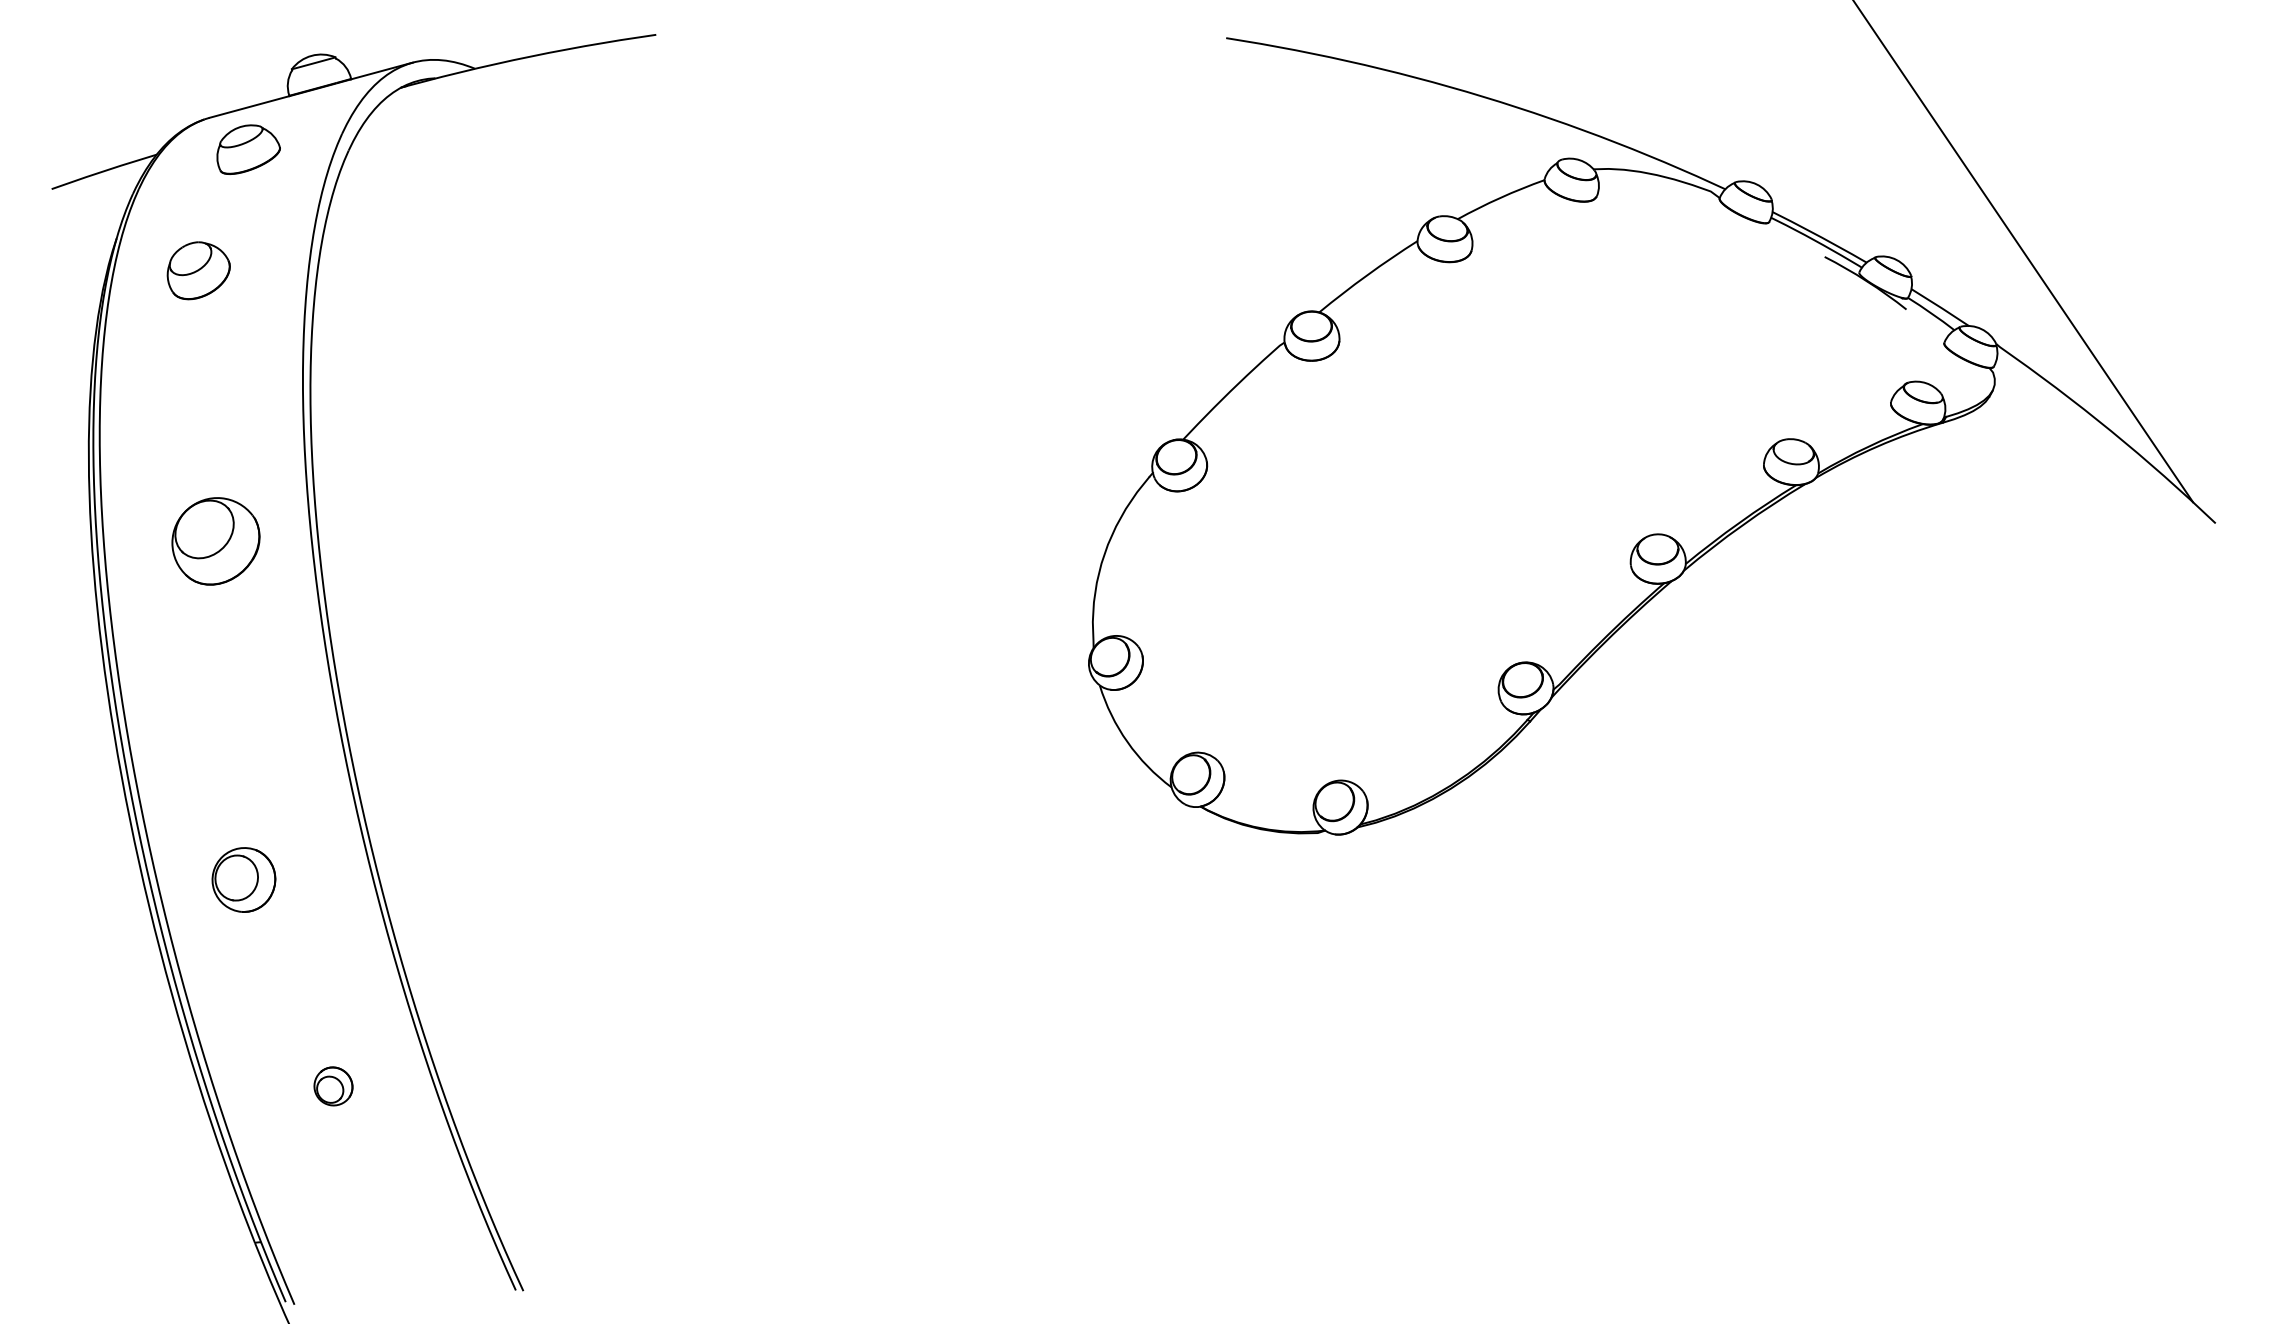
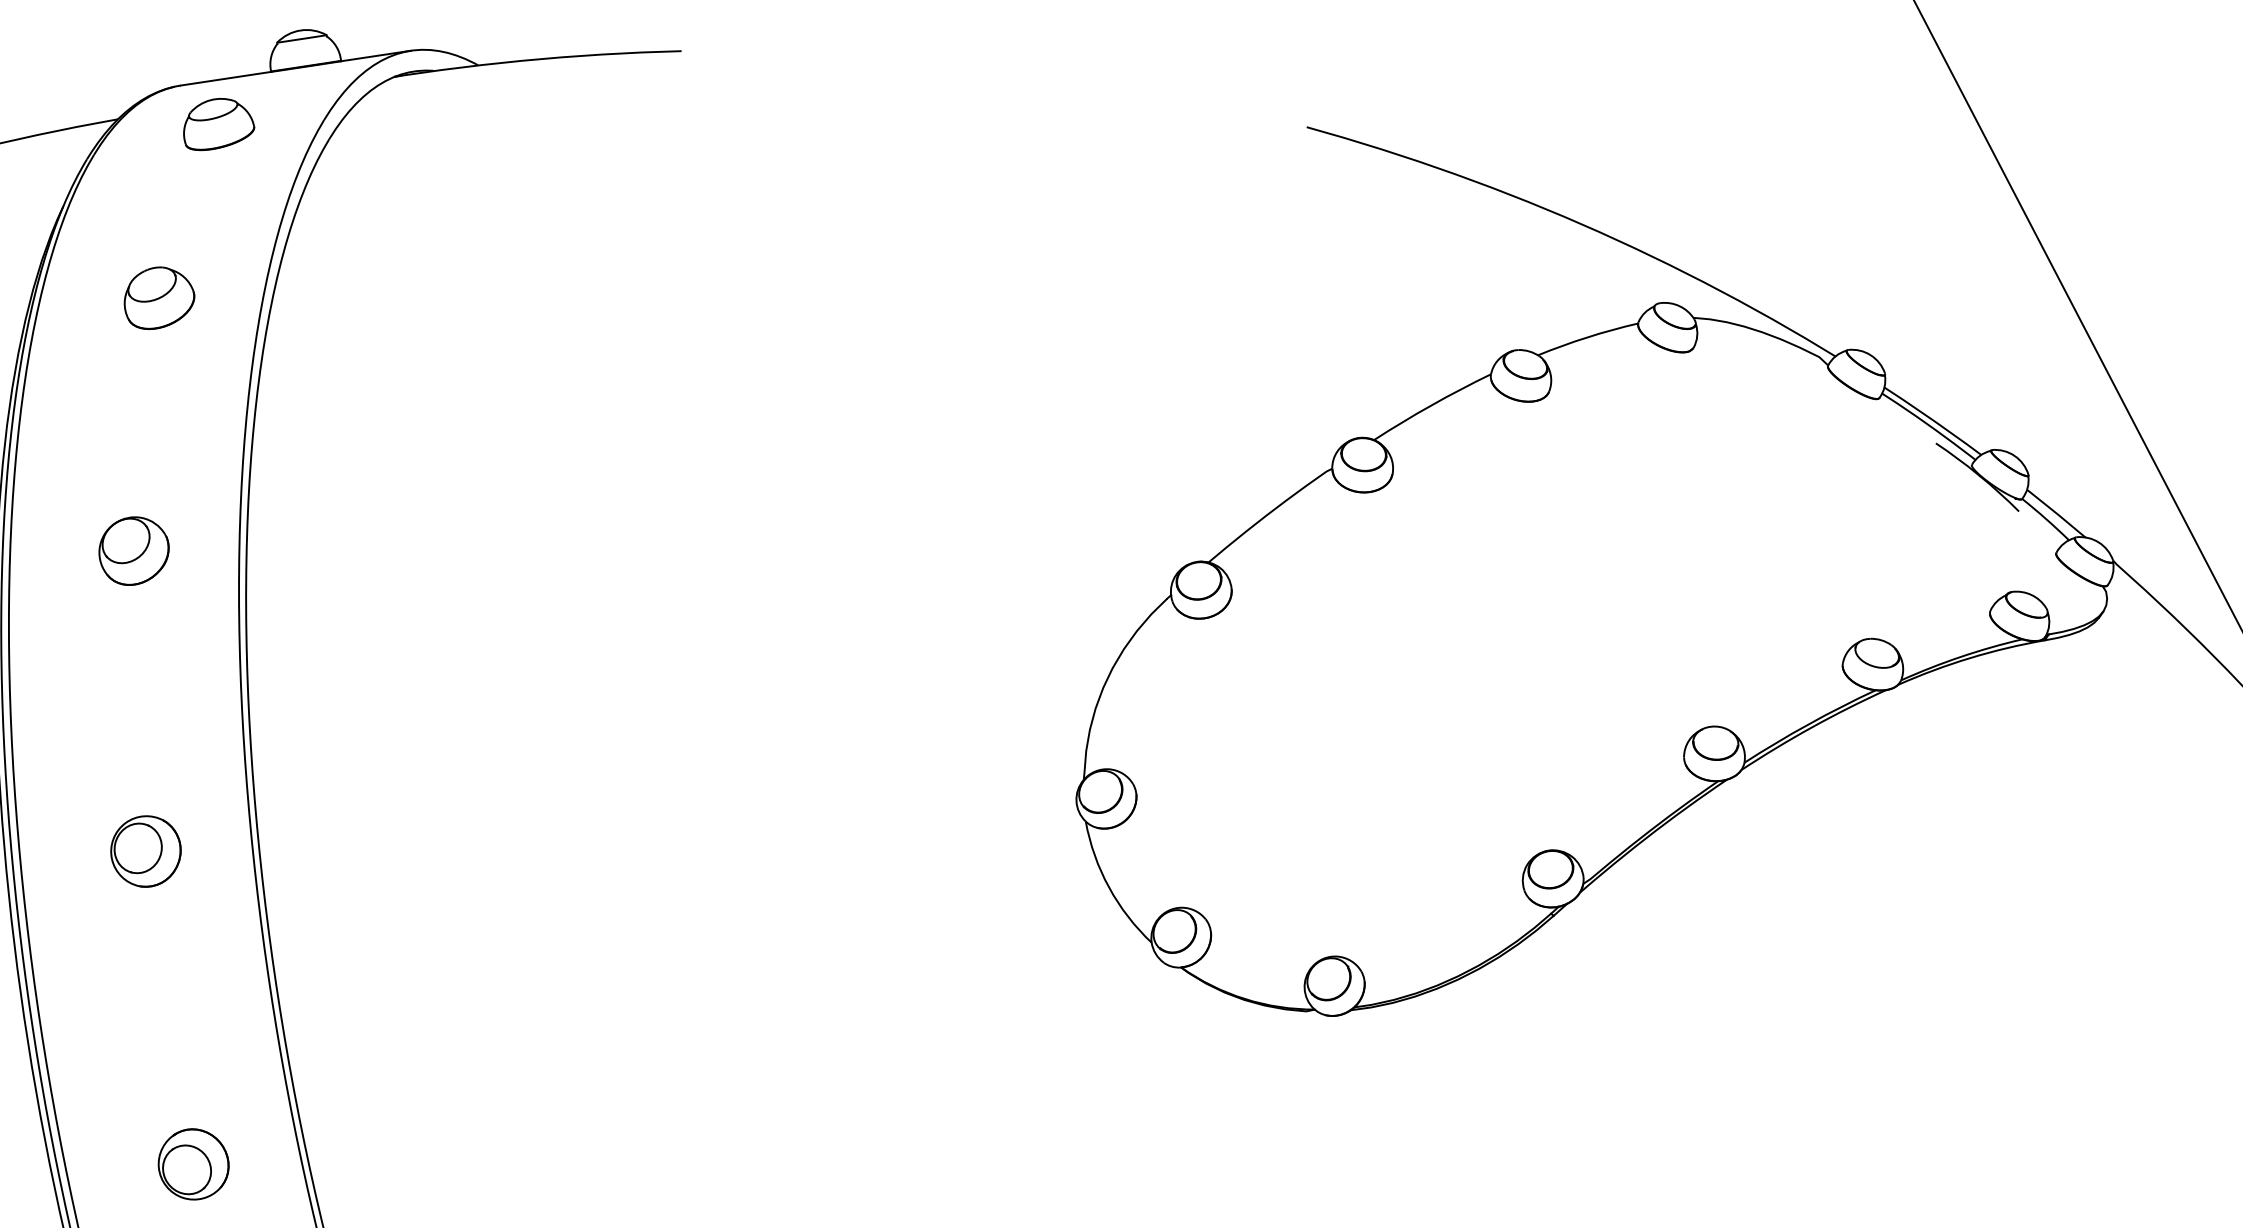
part: (198, 270) -> (159, 298), moved
part: (215, 541) -> (133, 551), size x0.71
part: (243, 879) -> (145, 850), moved
part: (333, 1086) -> (193, 1164), size x1.67

